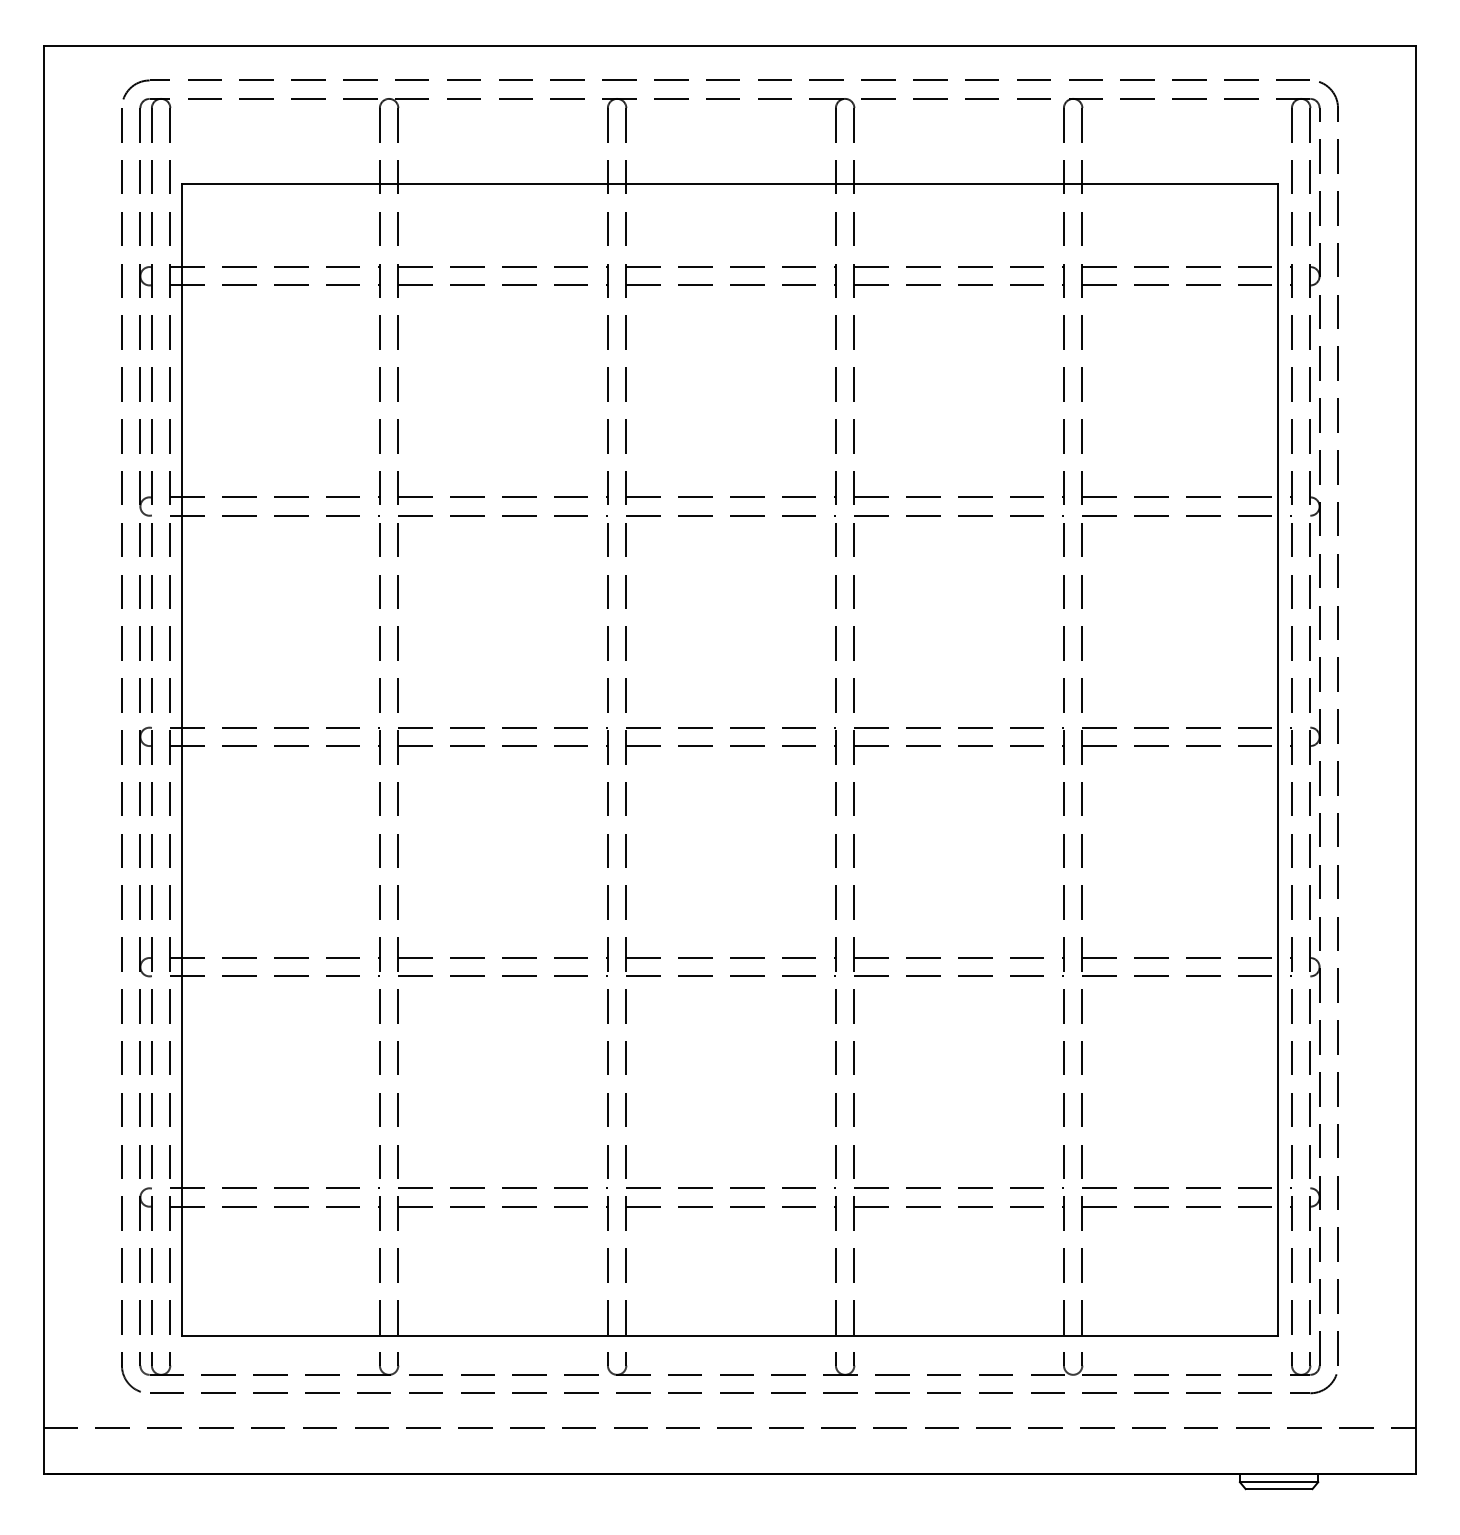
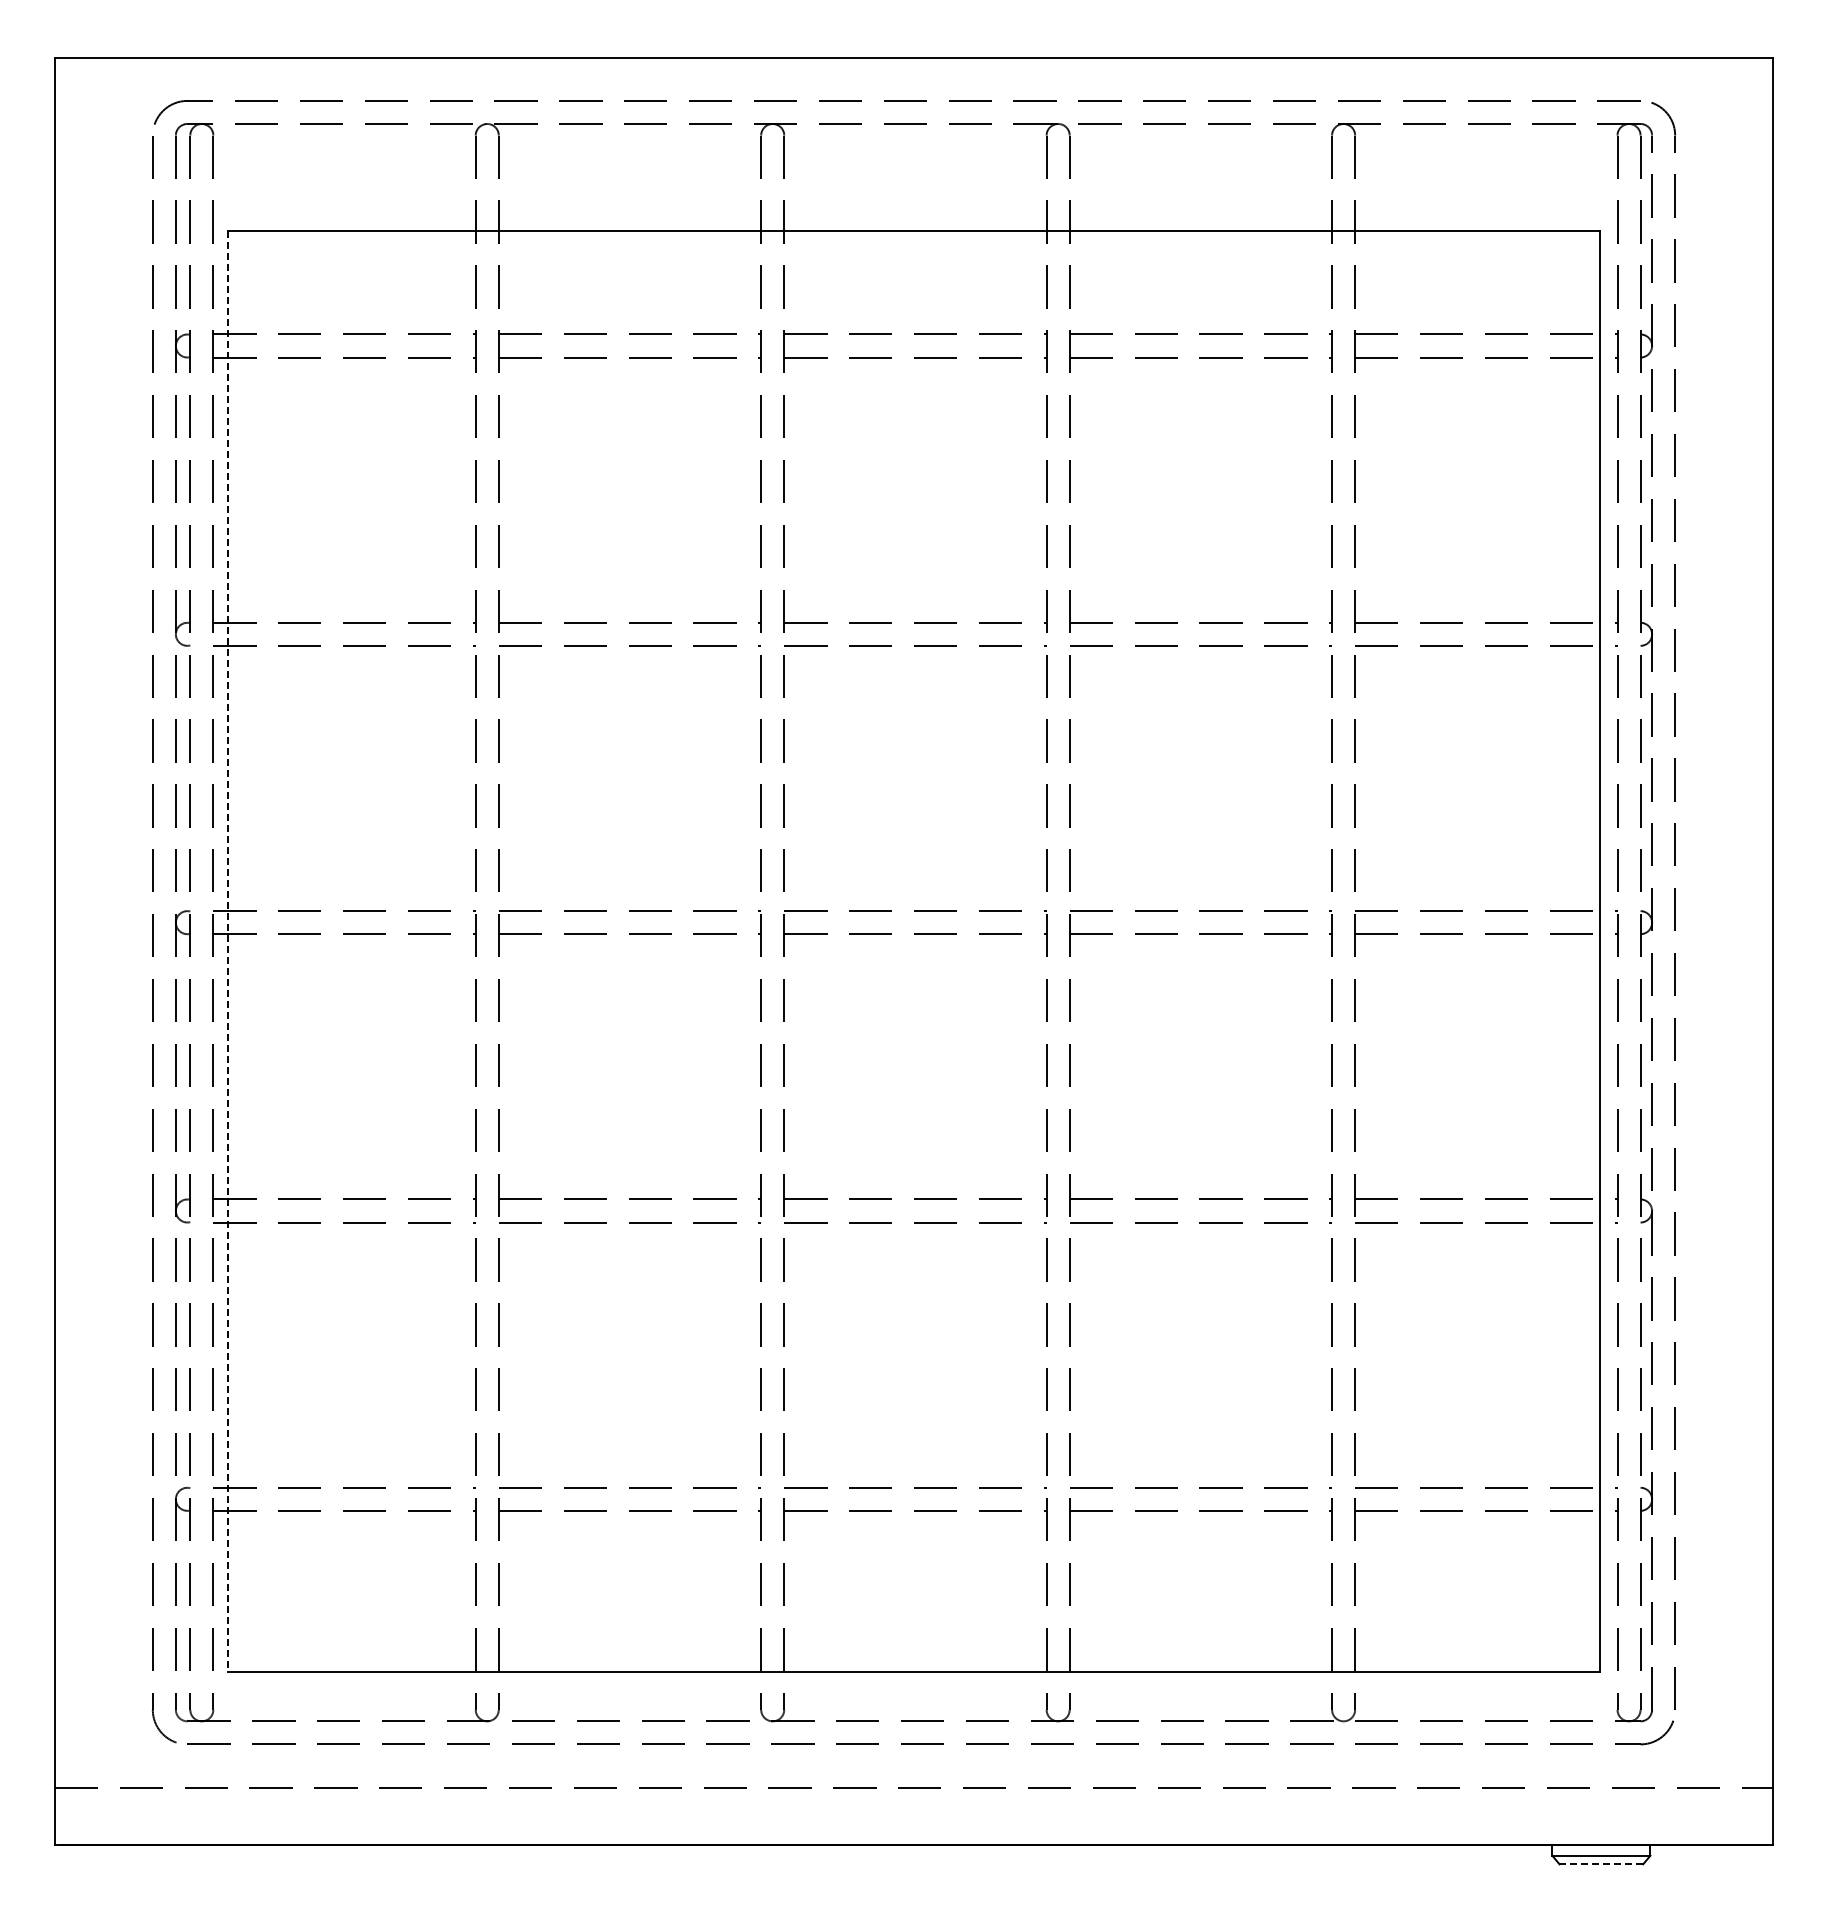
line: (181, 759) -> (227, 951), solid -> dashed
line: (1279, 1489) -> (1601, 1864), solid -> dashed

